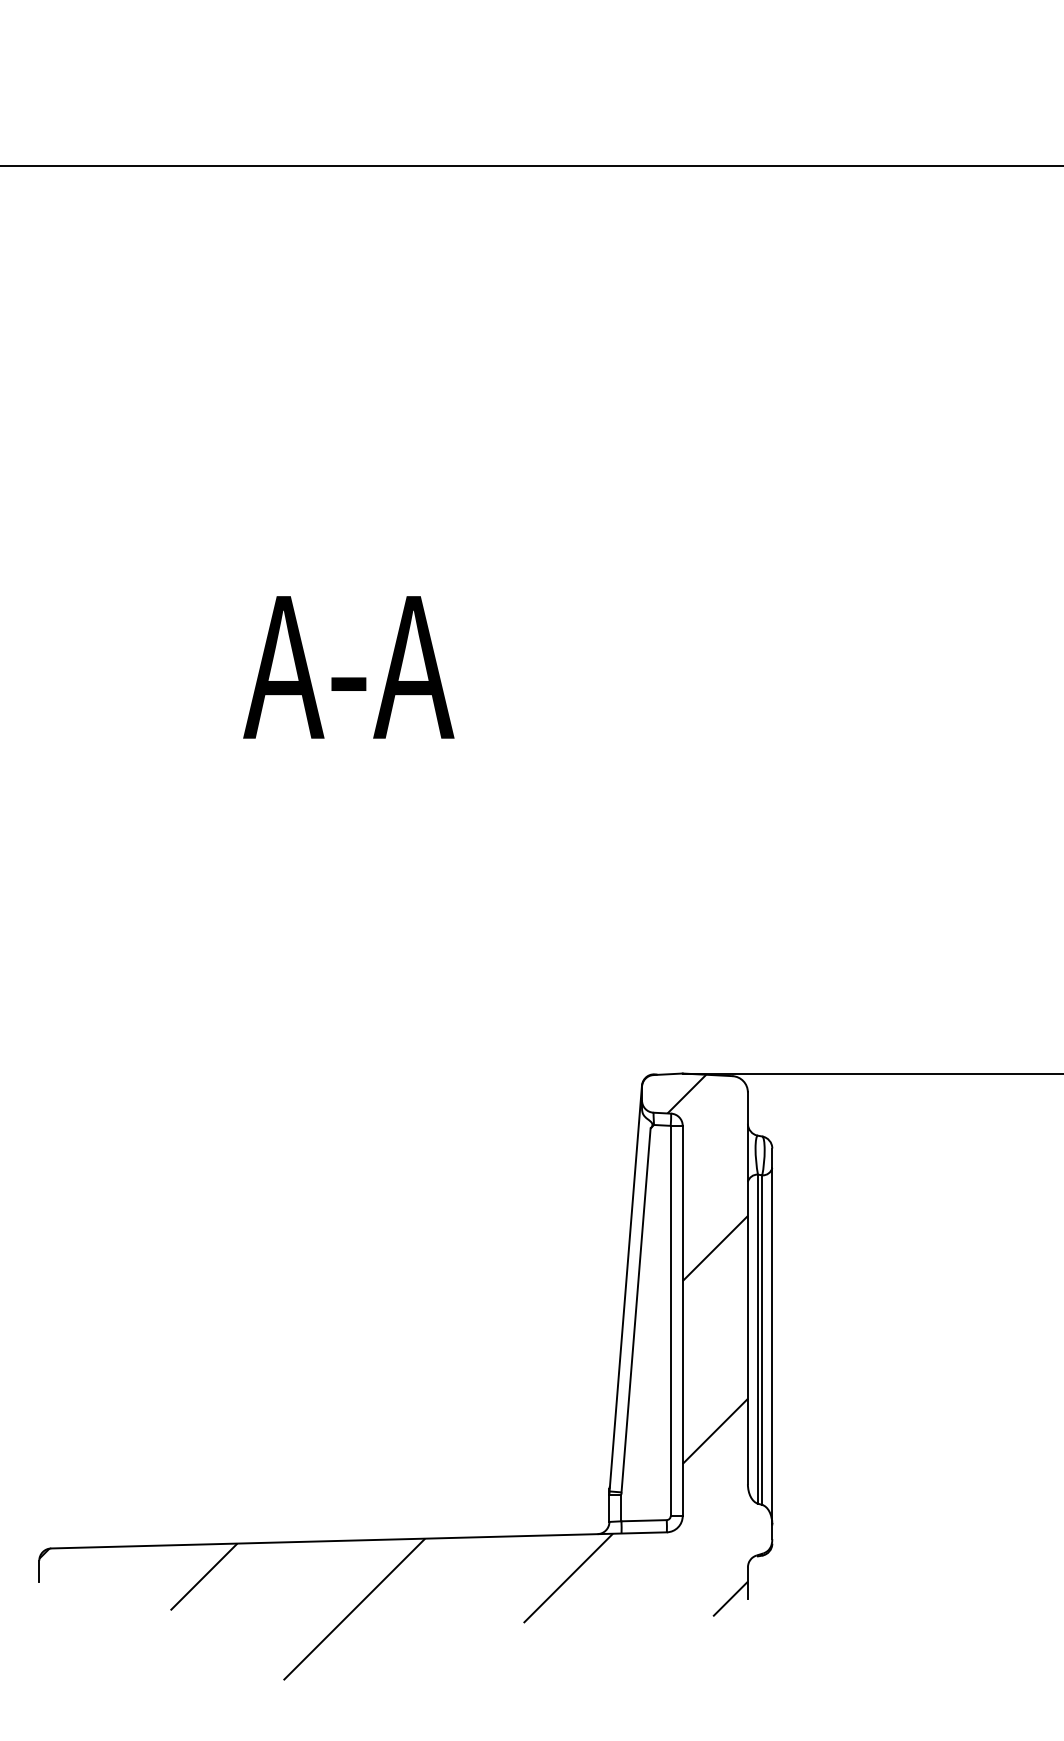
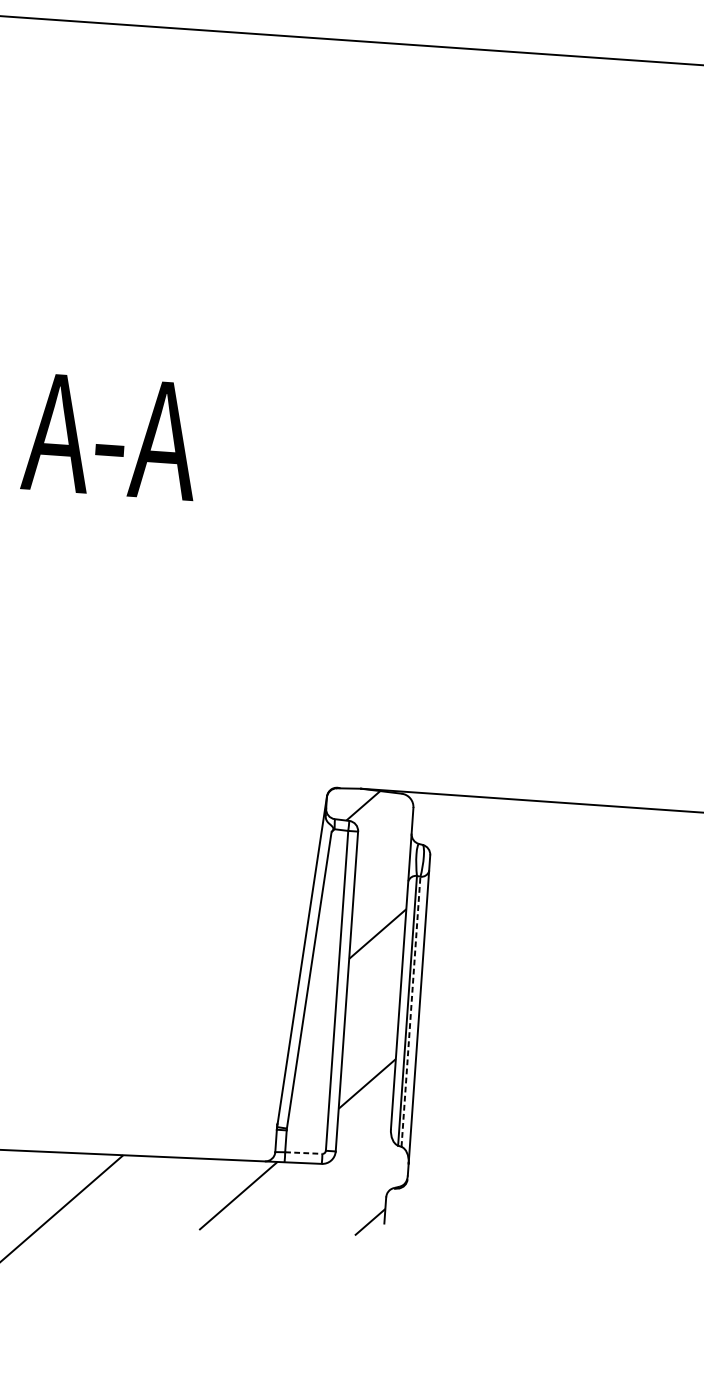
line: (762, 1340) -> (411, 1012), solid -> dashed
line: (644, 1520) -> (304, 1152), solid -> dashed

